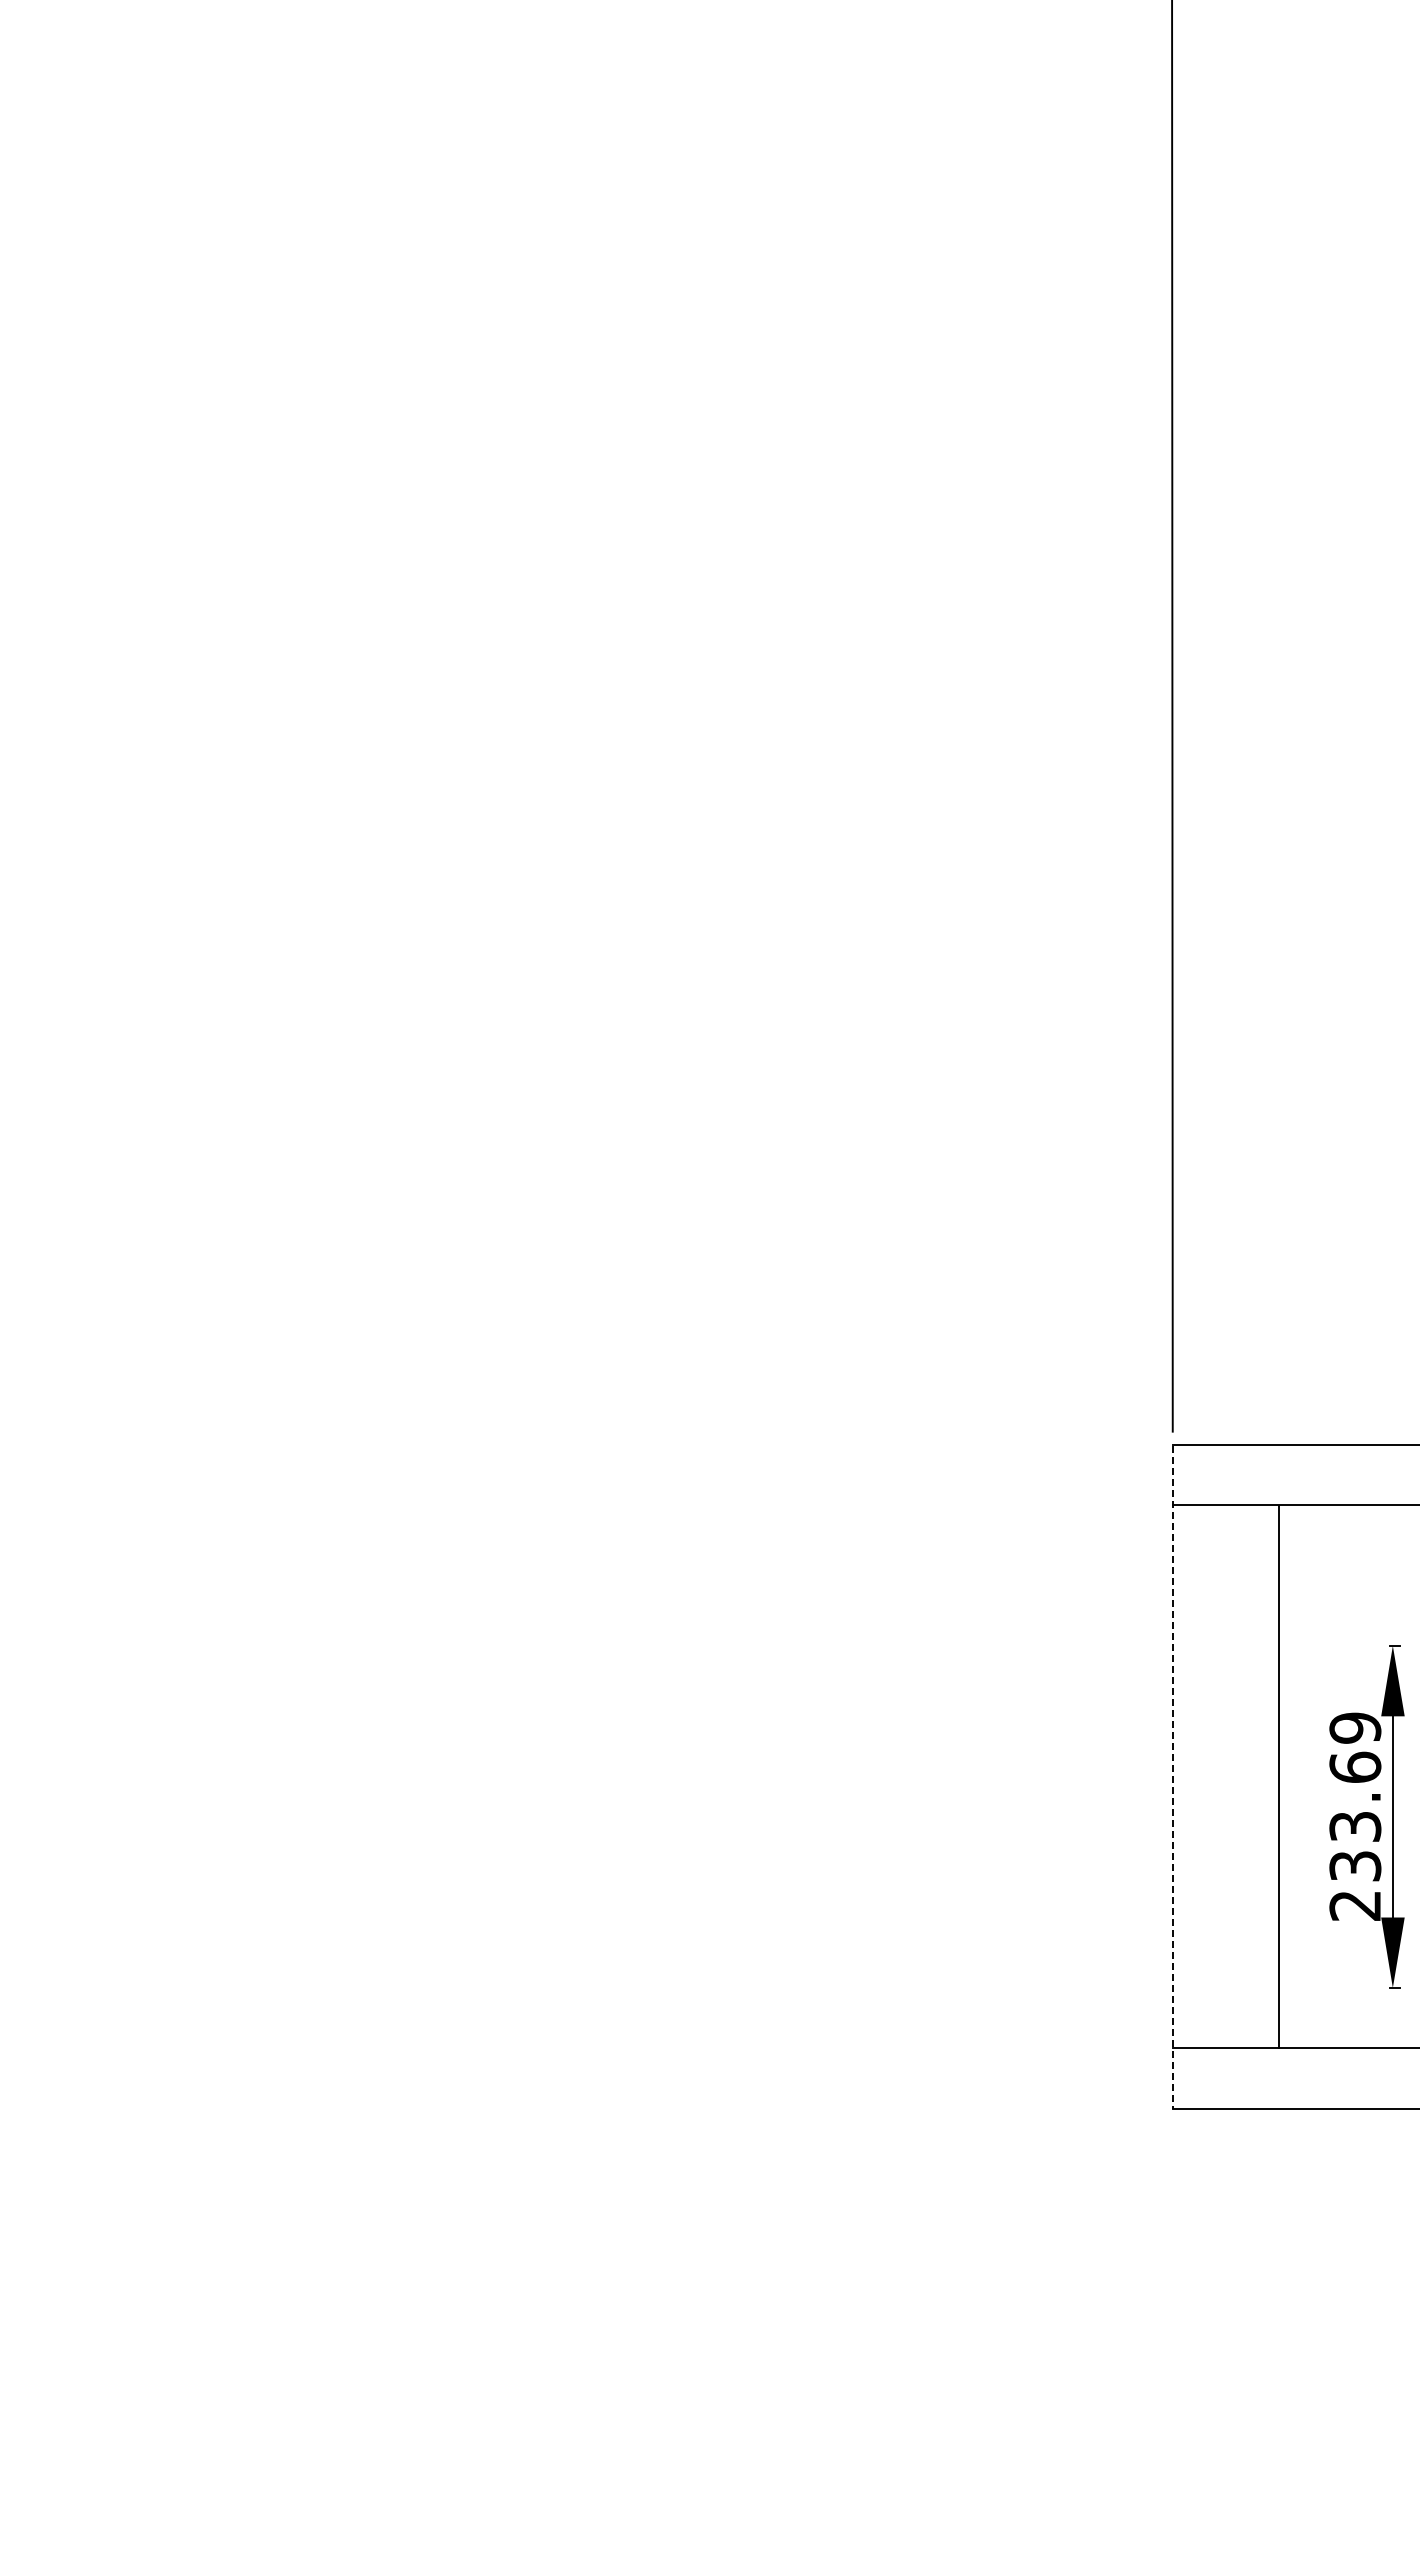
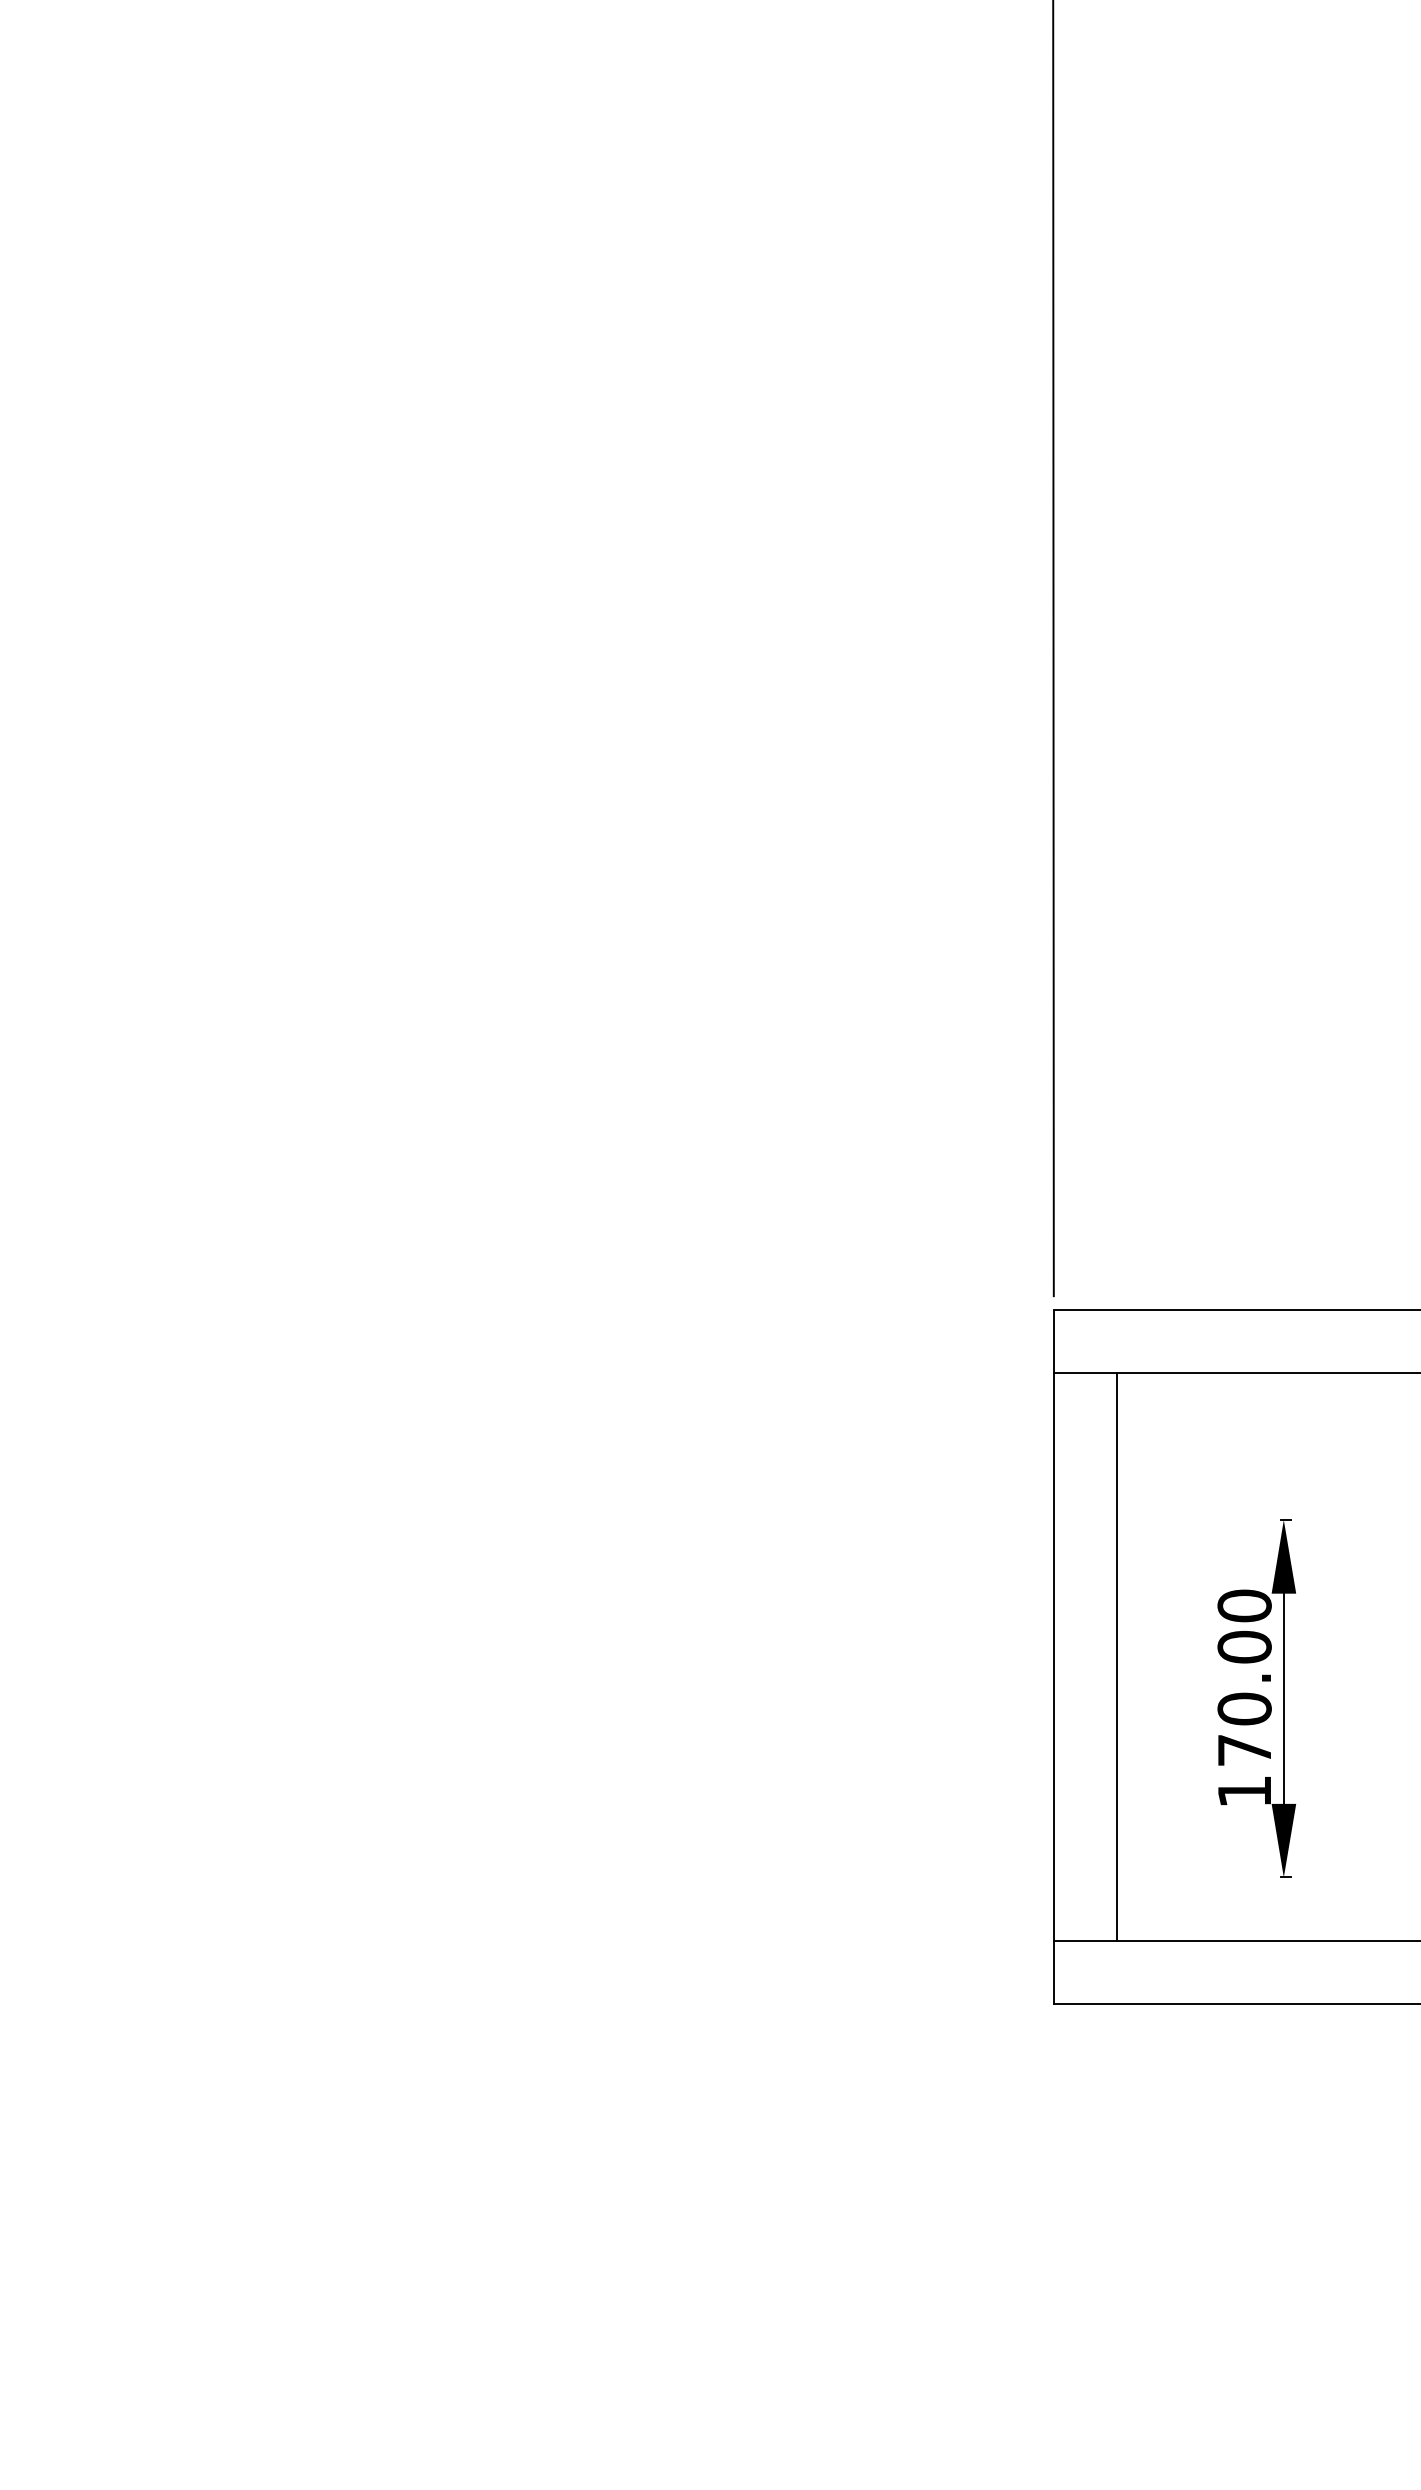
line: (1172, 1777) -> (1053, 1657), dashed -> solid
line: (1279, 1777) -> (1117, 1657), moved
text: (1355, 1816) -> (1244, 1698), 233.69 -> 170.00

